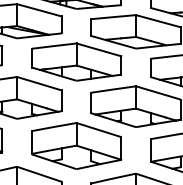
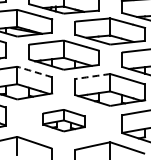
arc: (39, 84) -> (34, 72), solid -> dashed
arc: (113, 89) -> (92, 76), solid -> dashed
part: (76, 145) -> (63, 120), size x0.6

